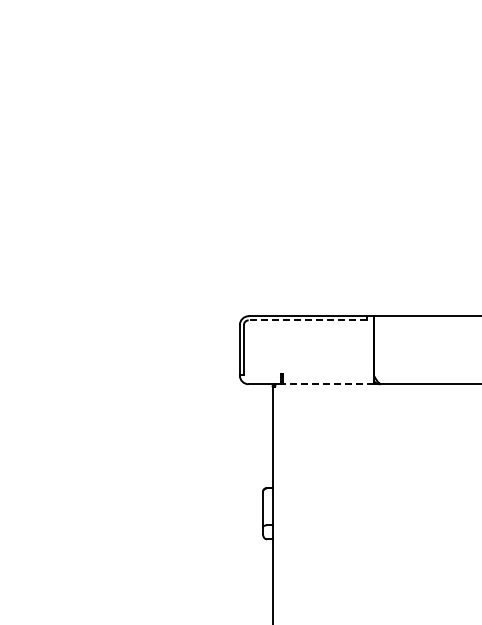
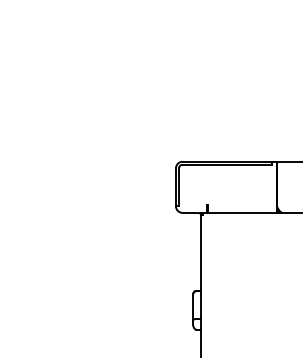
line: (307, 320) -> (226, 164), dashed -> solid
line: (328, 384) -> (242, 213), dashed -> solid

